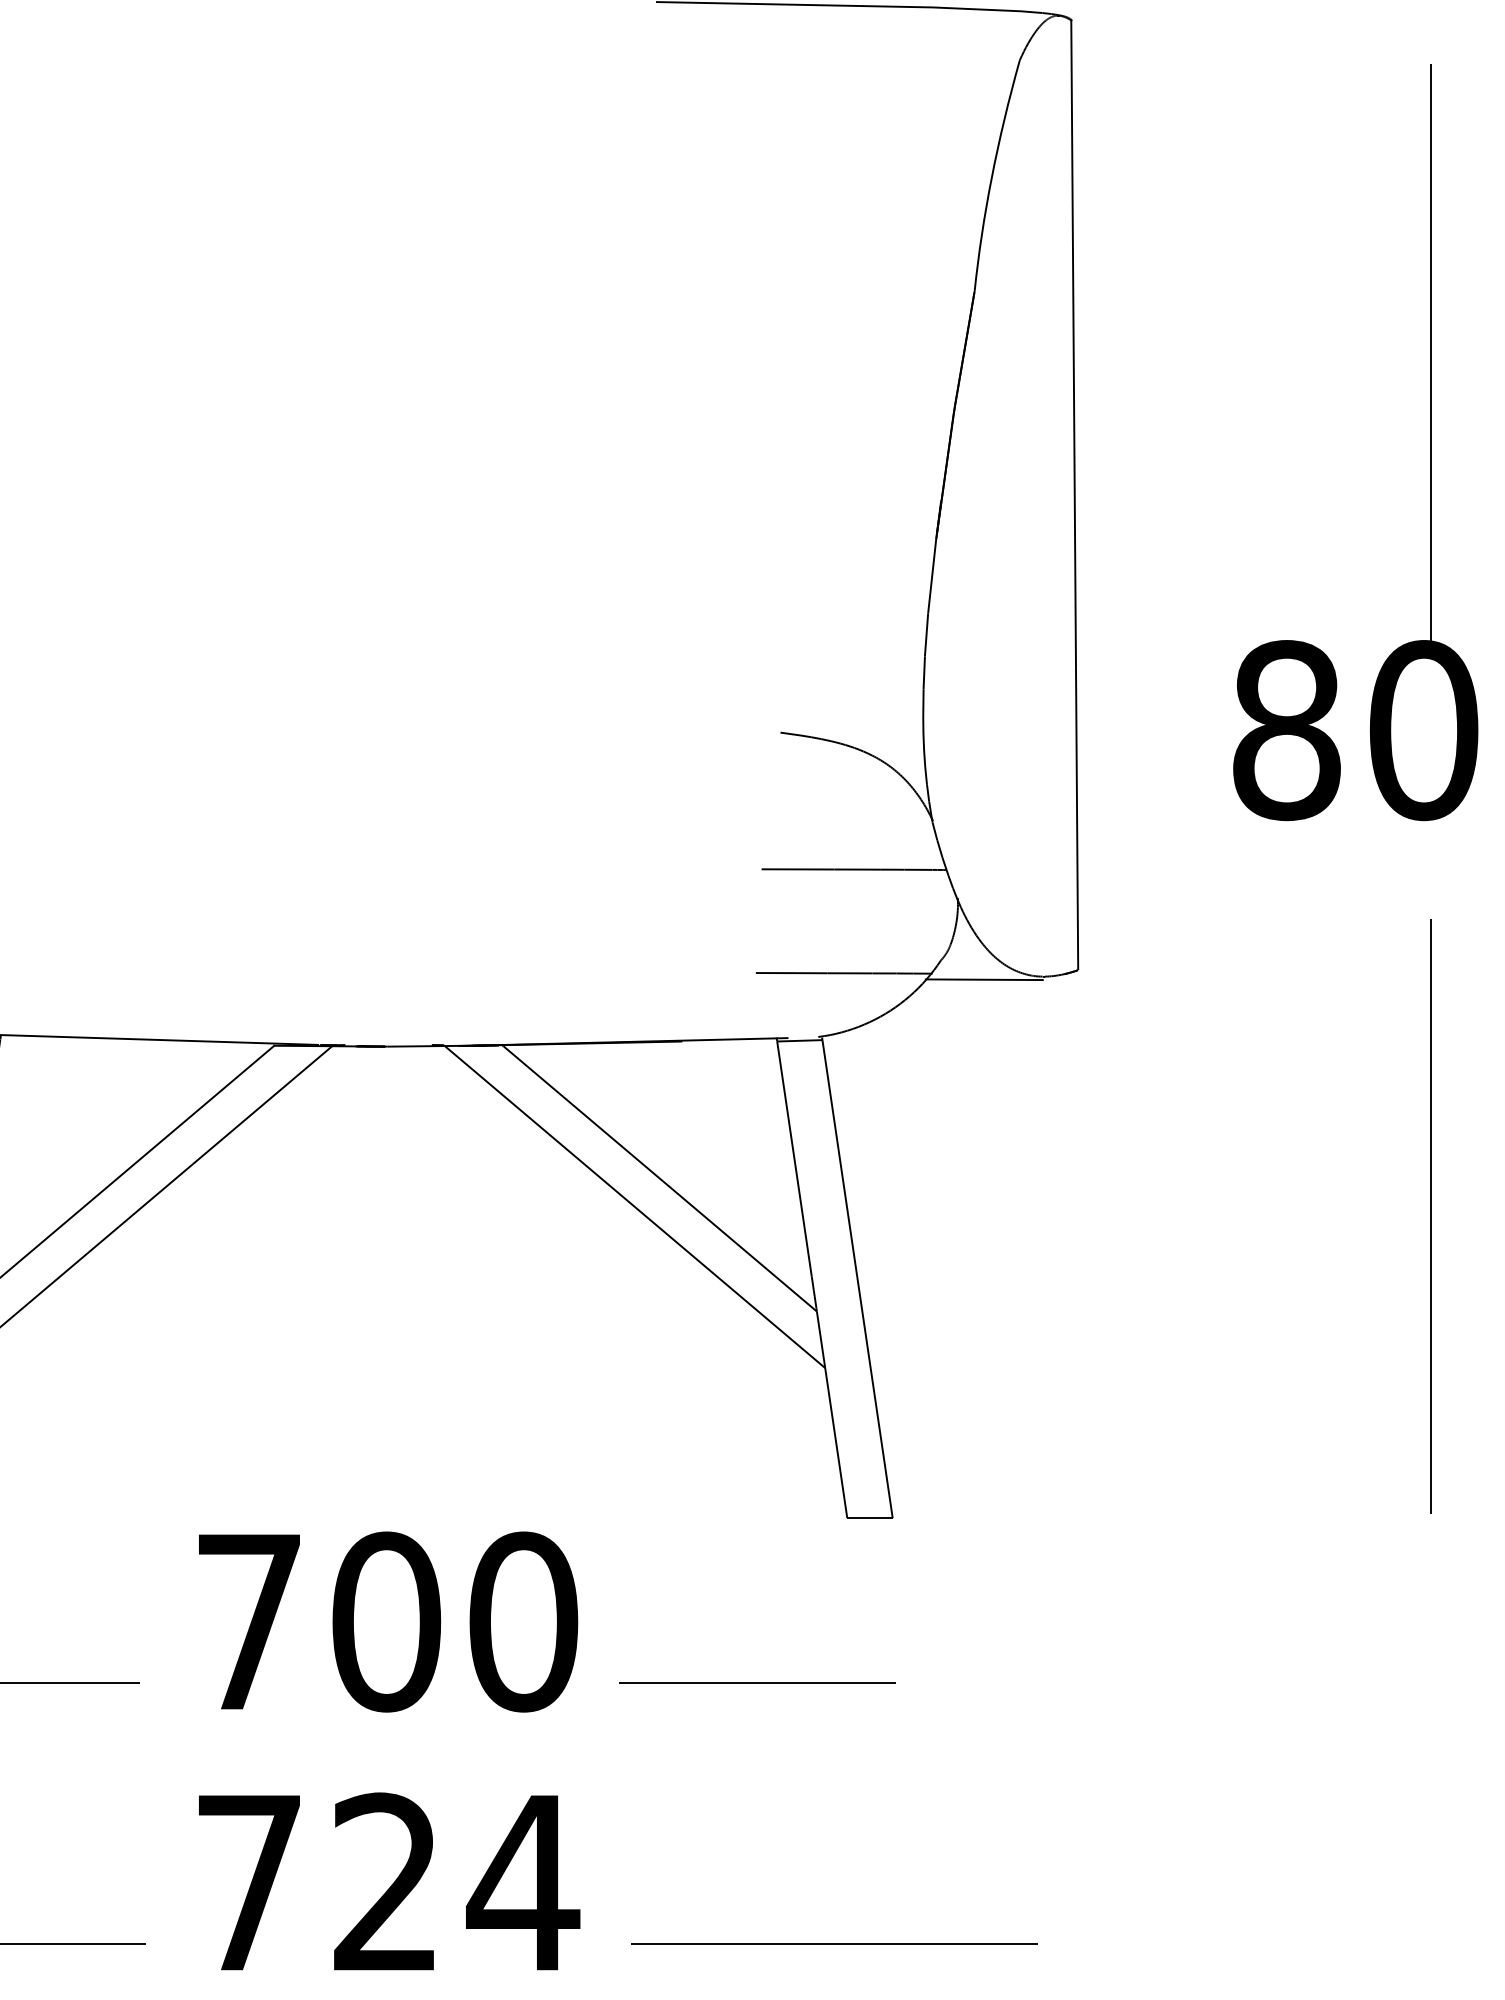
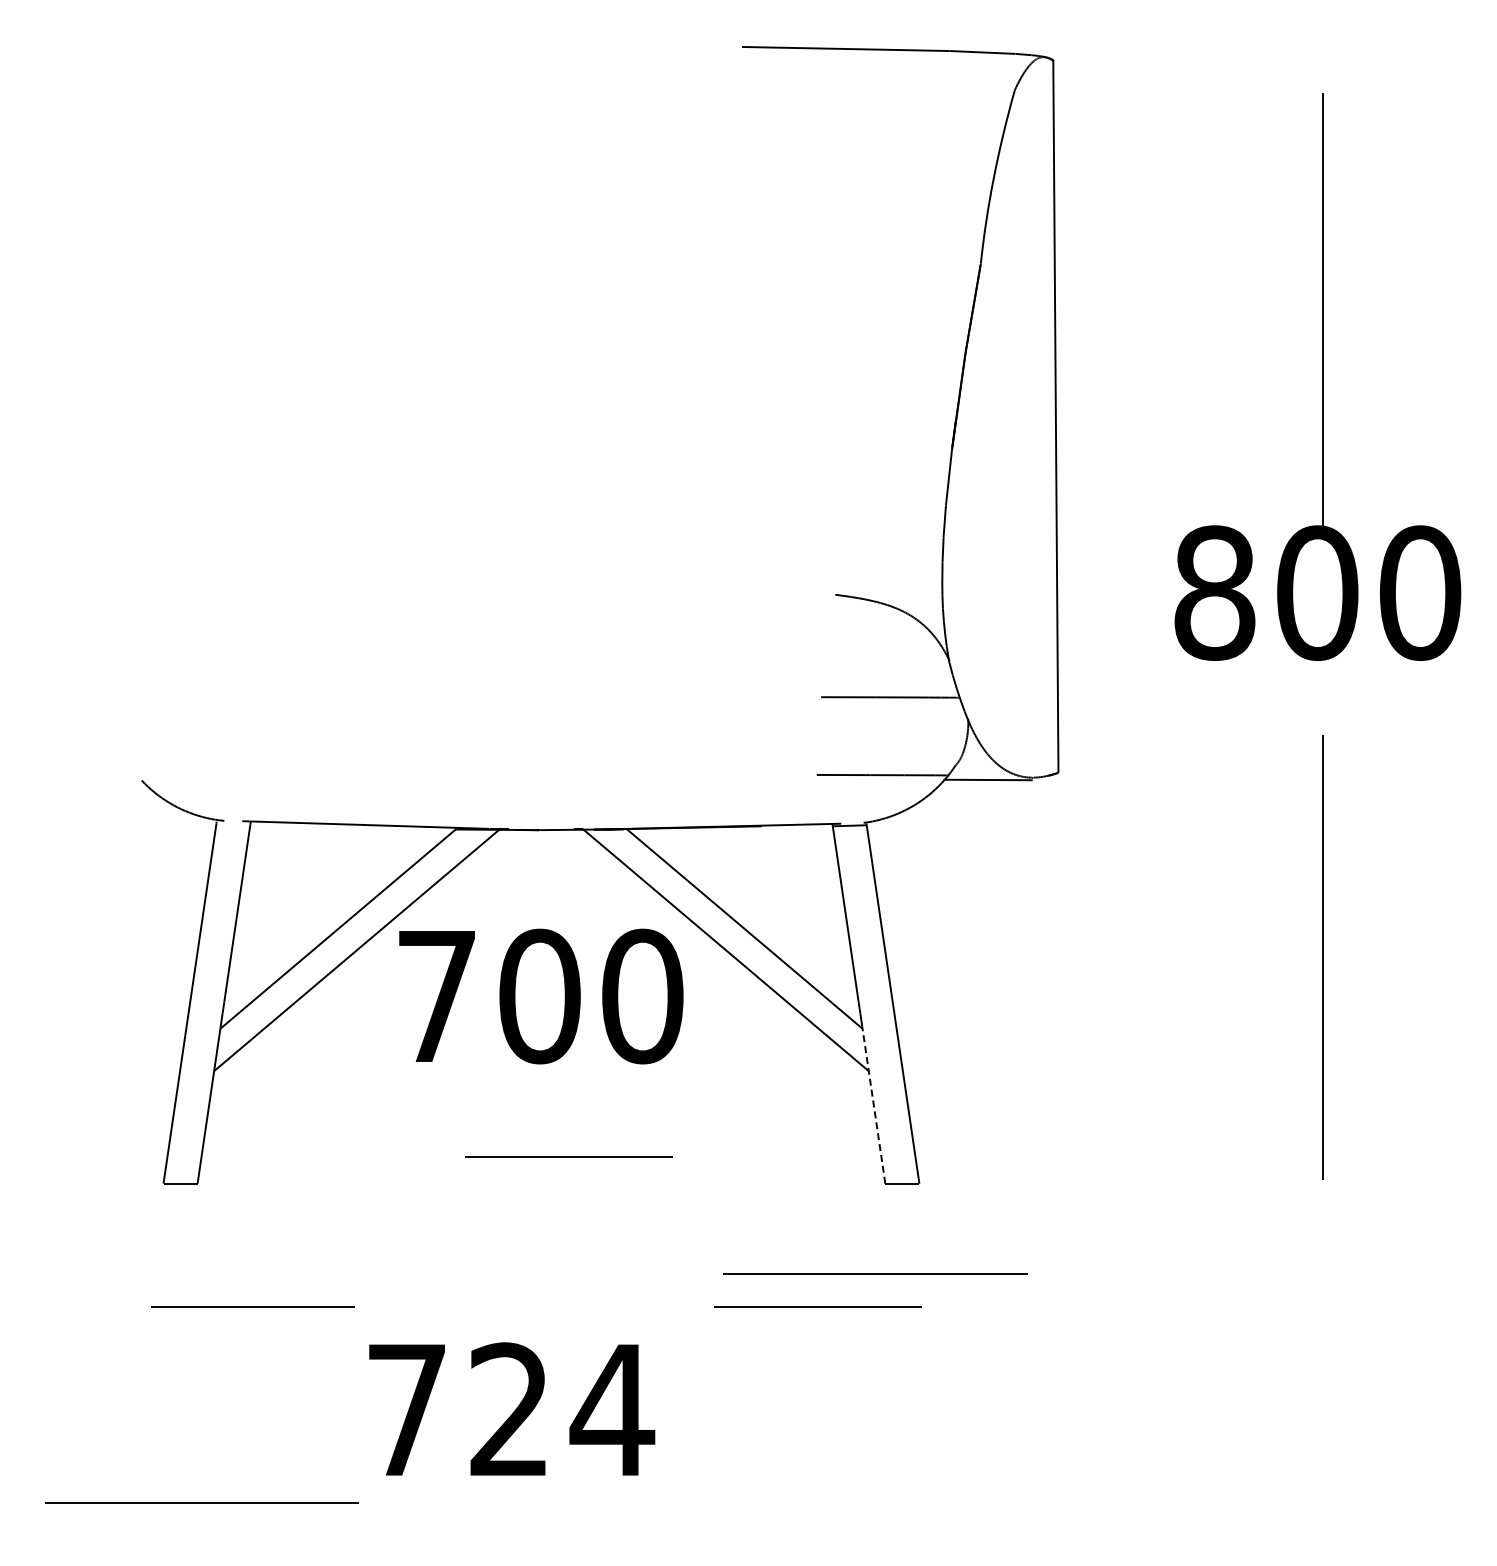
line: (831, 1413) -> (873, 1105), solid -> dashed
line: (424, 1481) -> (568, 1156), added
text: (388, 1621) -> (541, 996), moved
text: (389, 1880) -> (512, 1408), moved
line: (834, 1943) -> (875, 1273), moved

